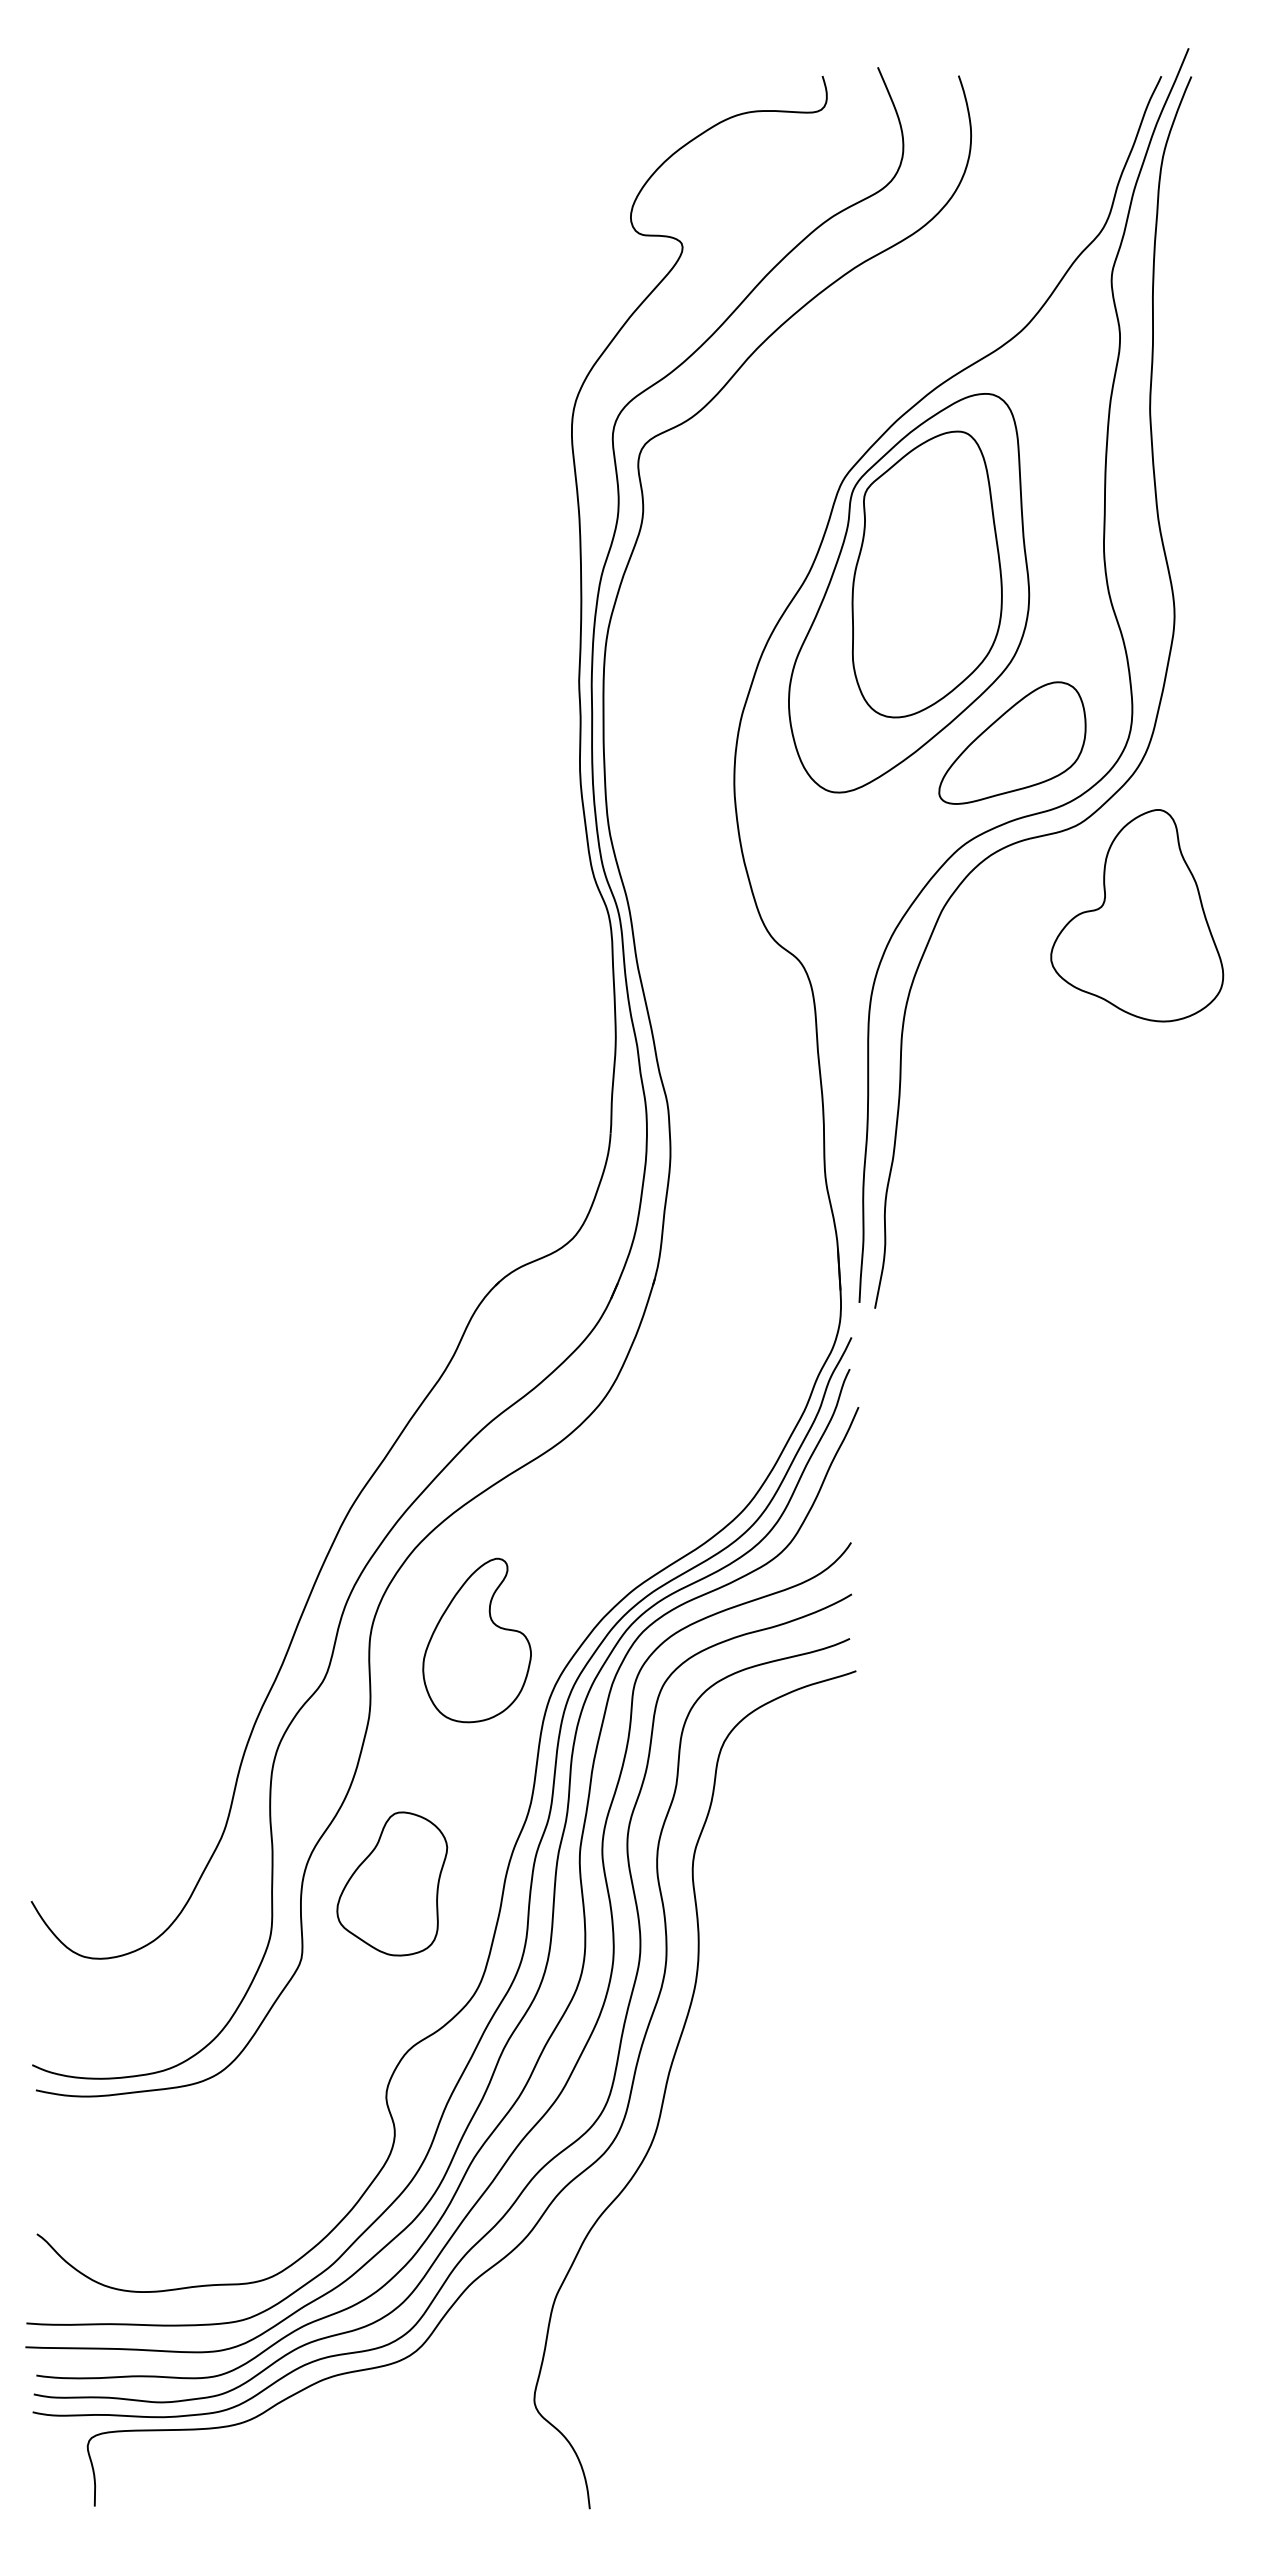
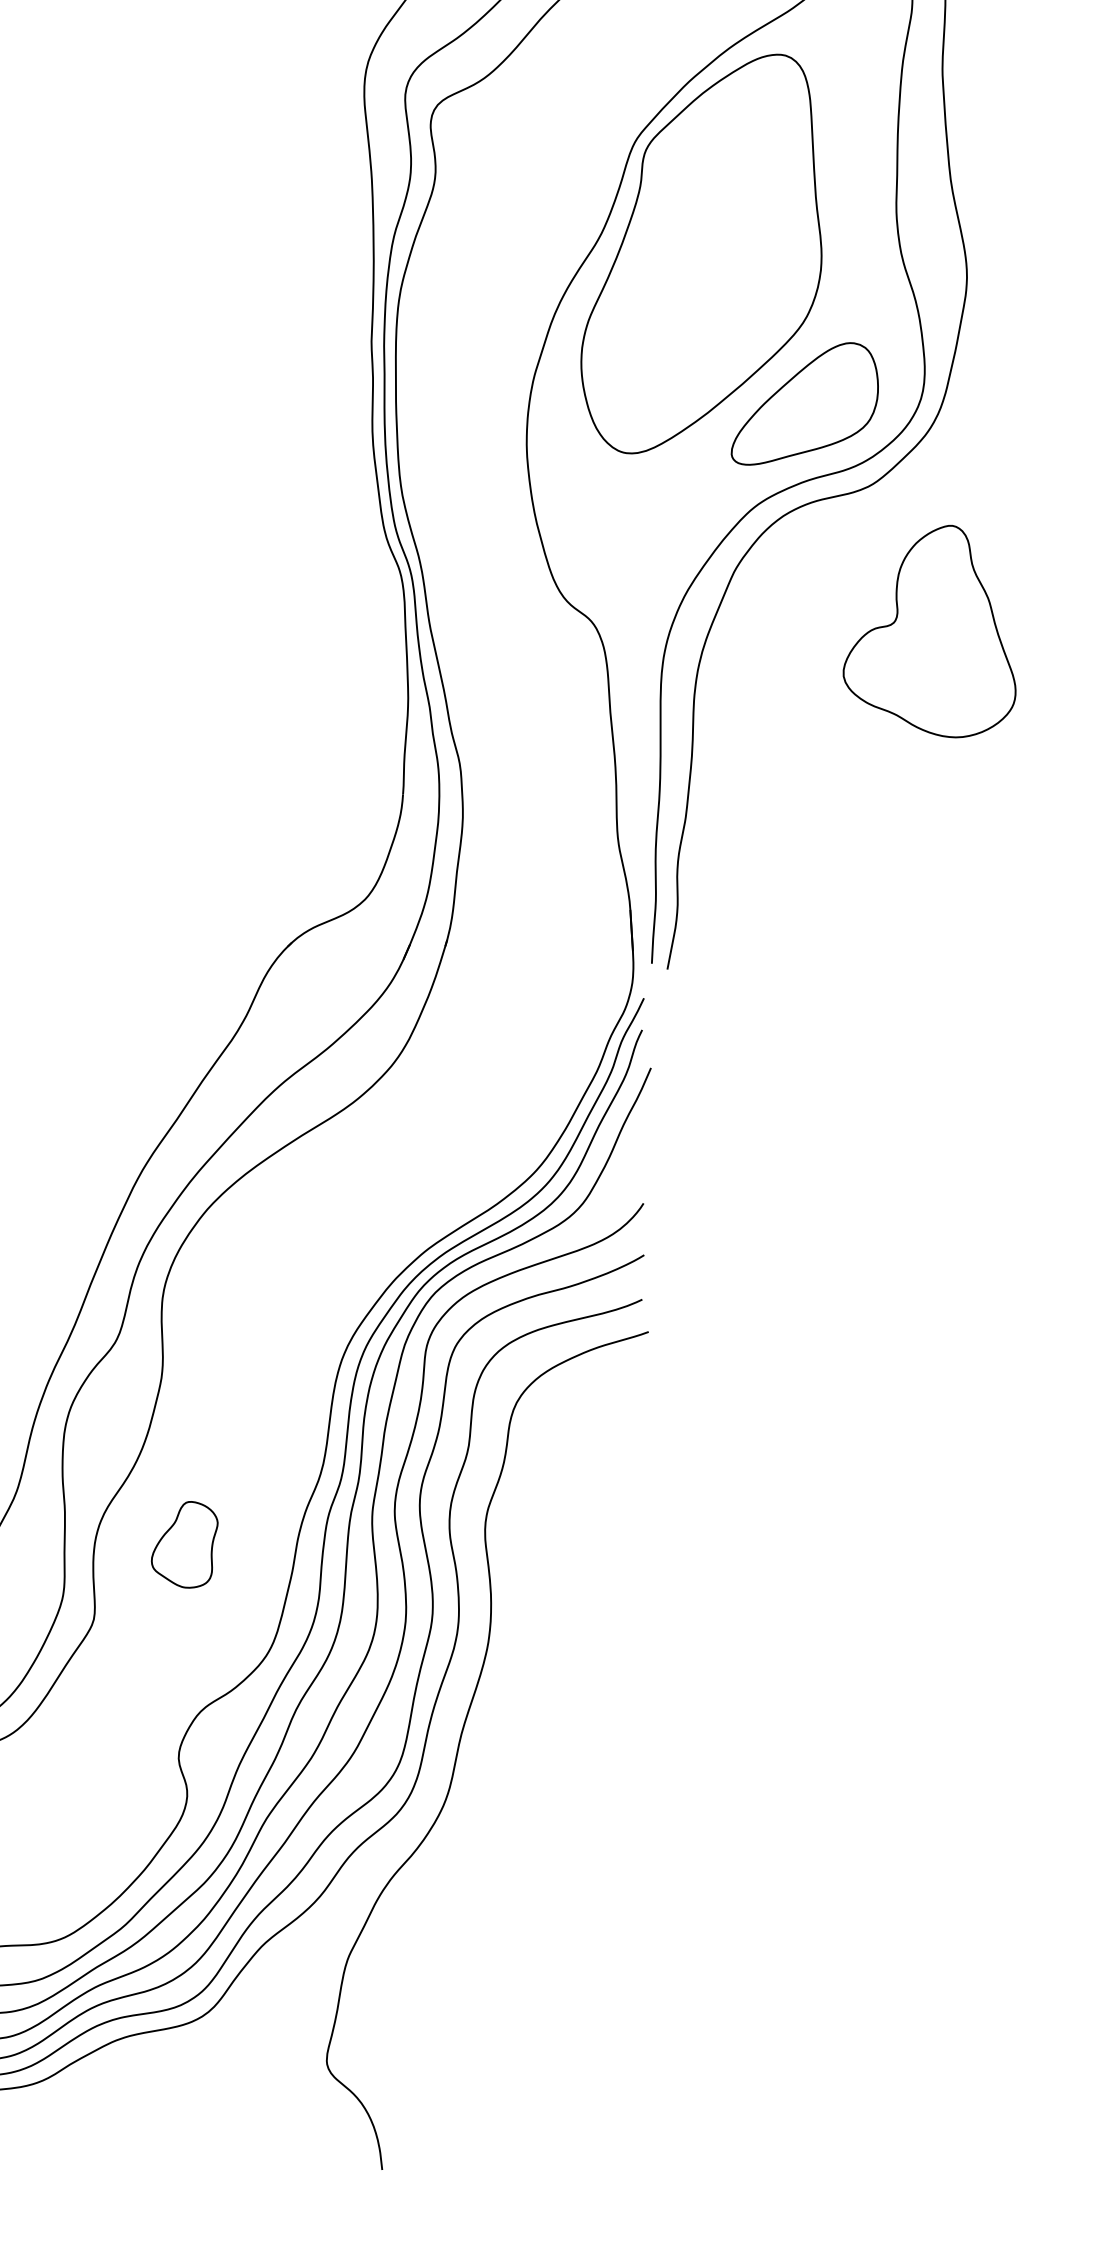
part: (926, 574) -> (718, 235), removed
part: (1137, 915) -> (929, 631), moved
part: (476, 1640) -> (268, 1301), removed
part: (392, 1883) -> (184, 1544), size x0.6

